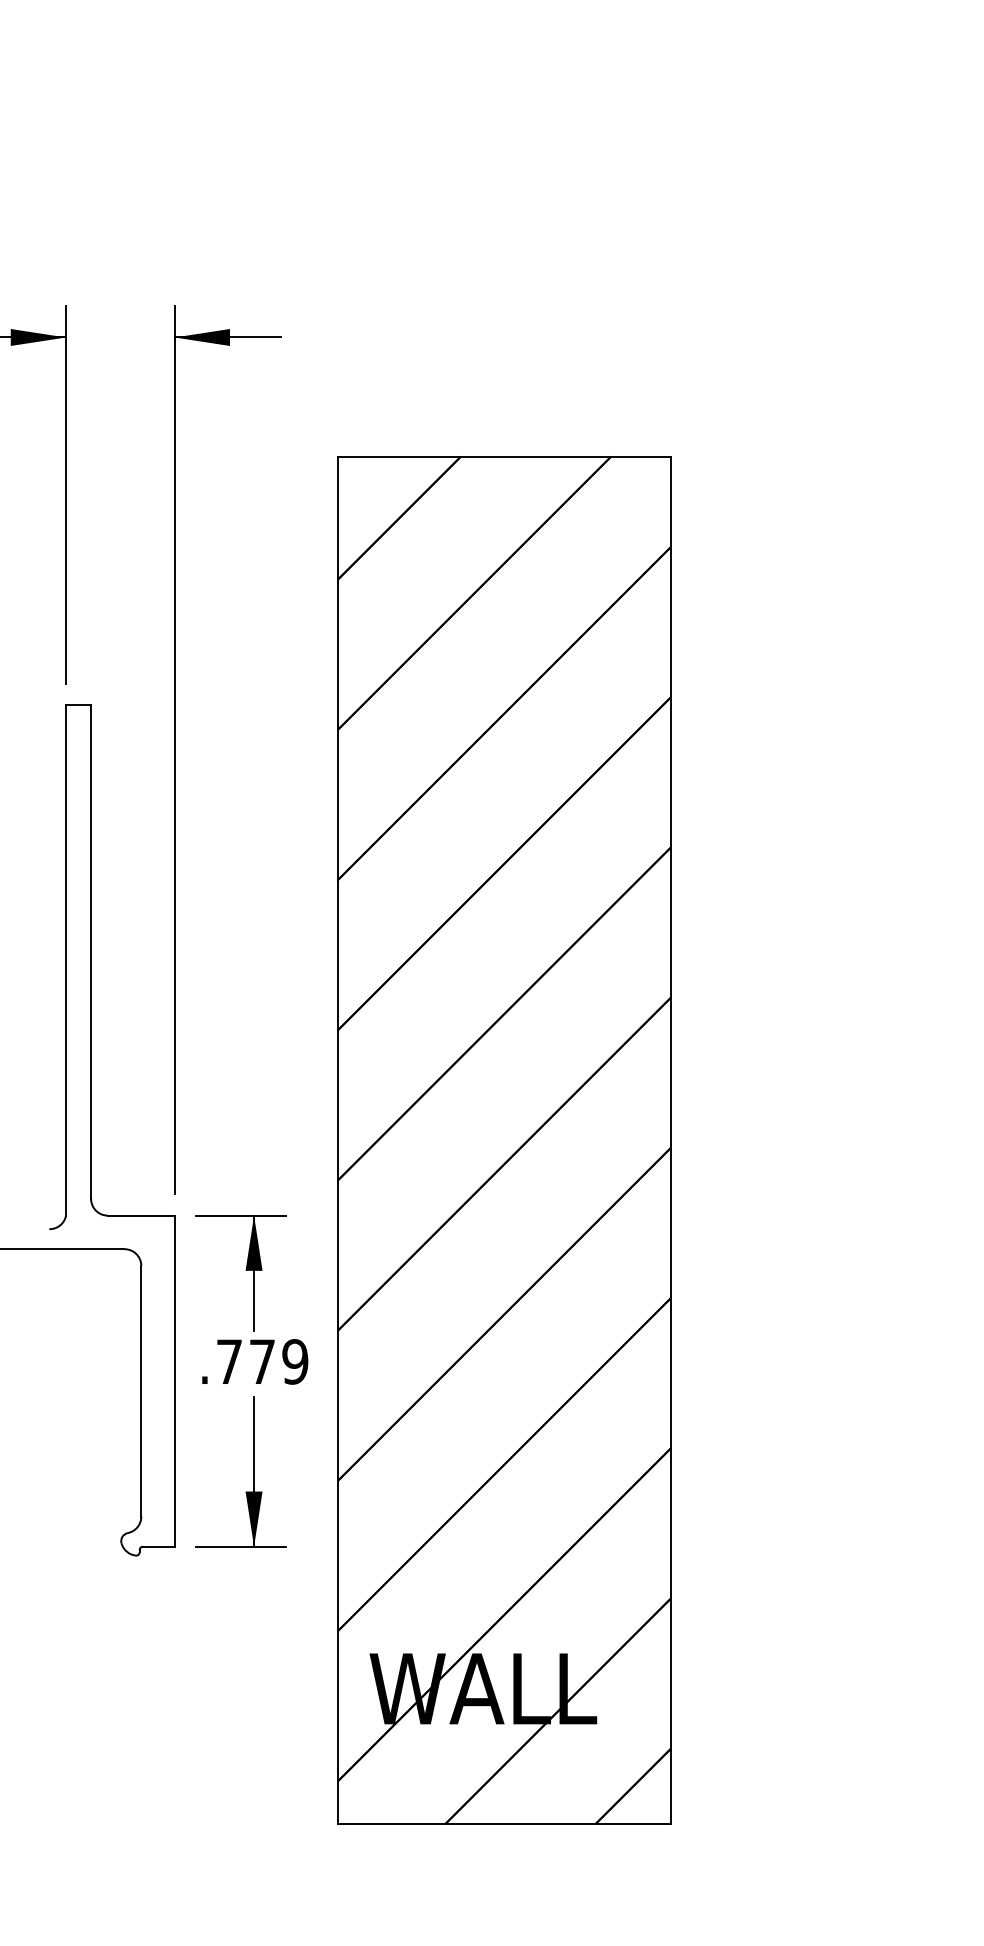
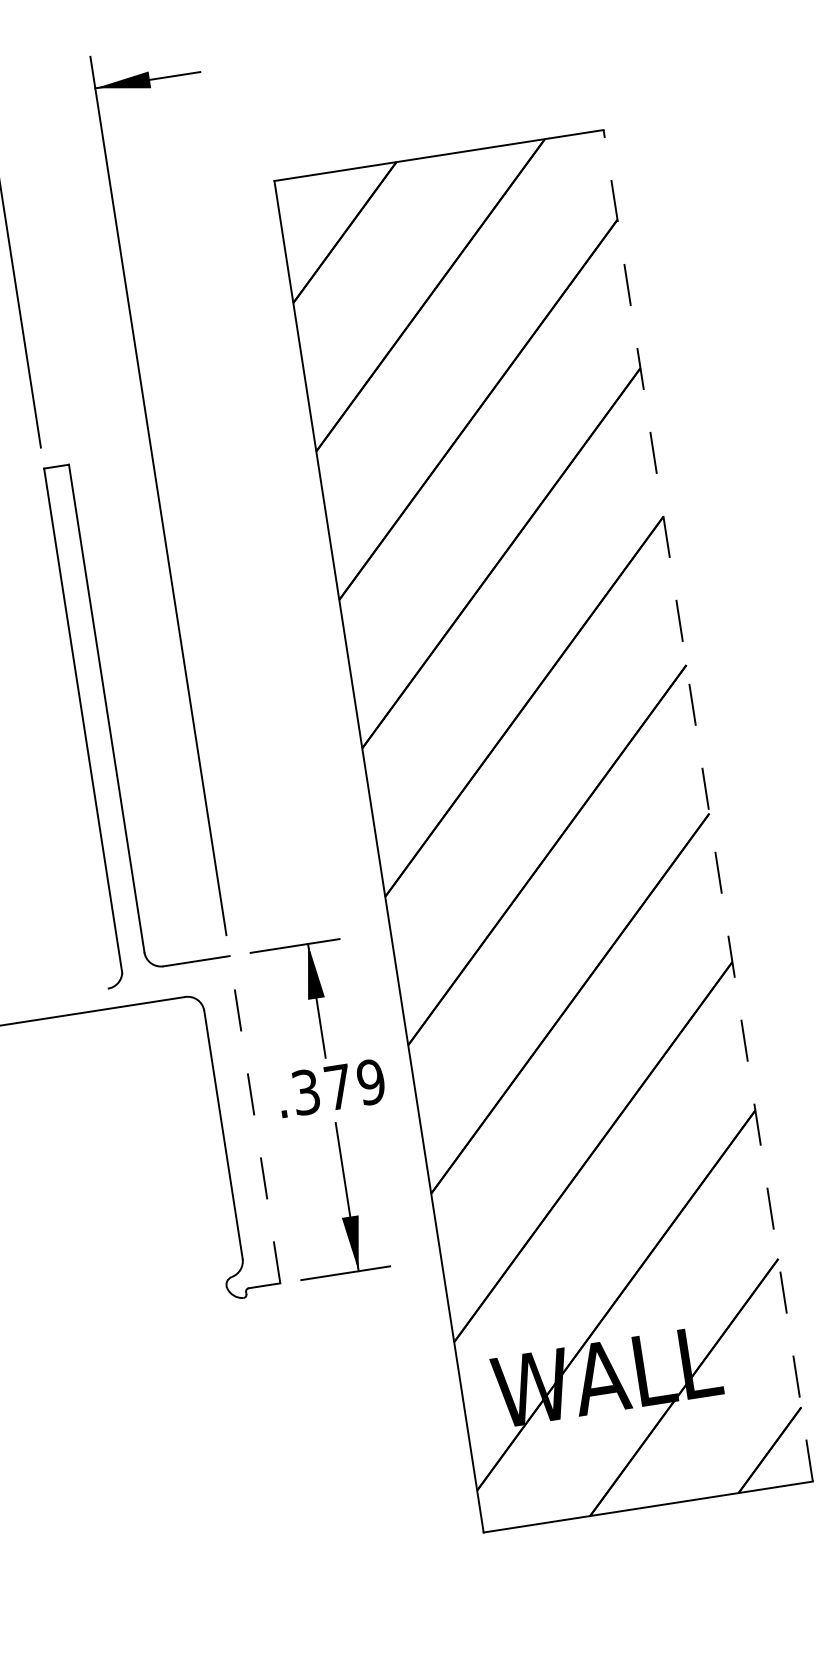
line: (670, 1140) -> (708, 806), solid -> dashed
text: (229, 1361) -> (306, 1091), .779 -> .379
line: (174, 1381) -> (254, 1120), solid -> dashed

